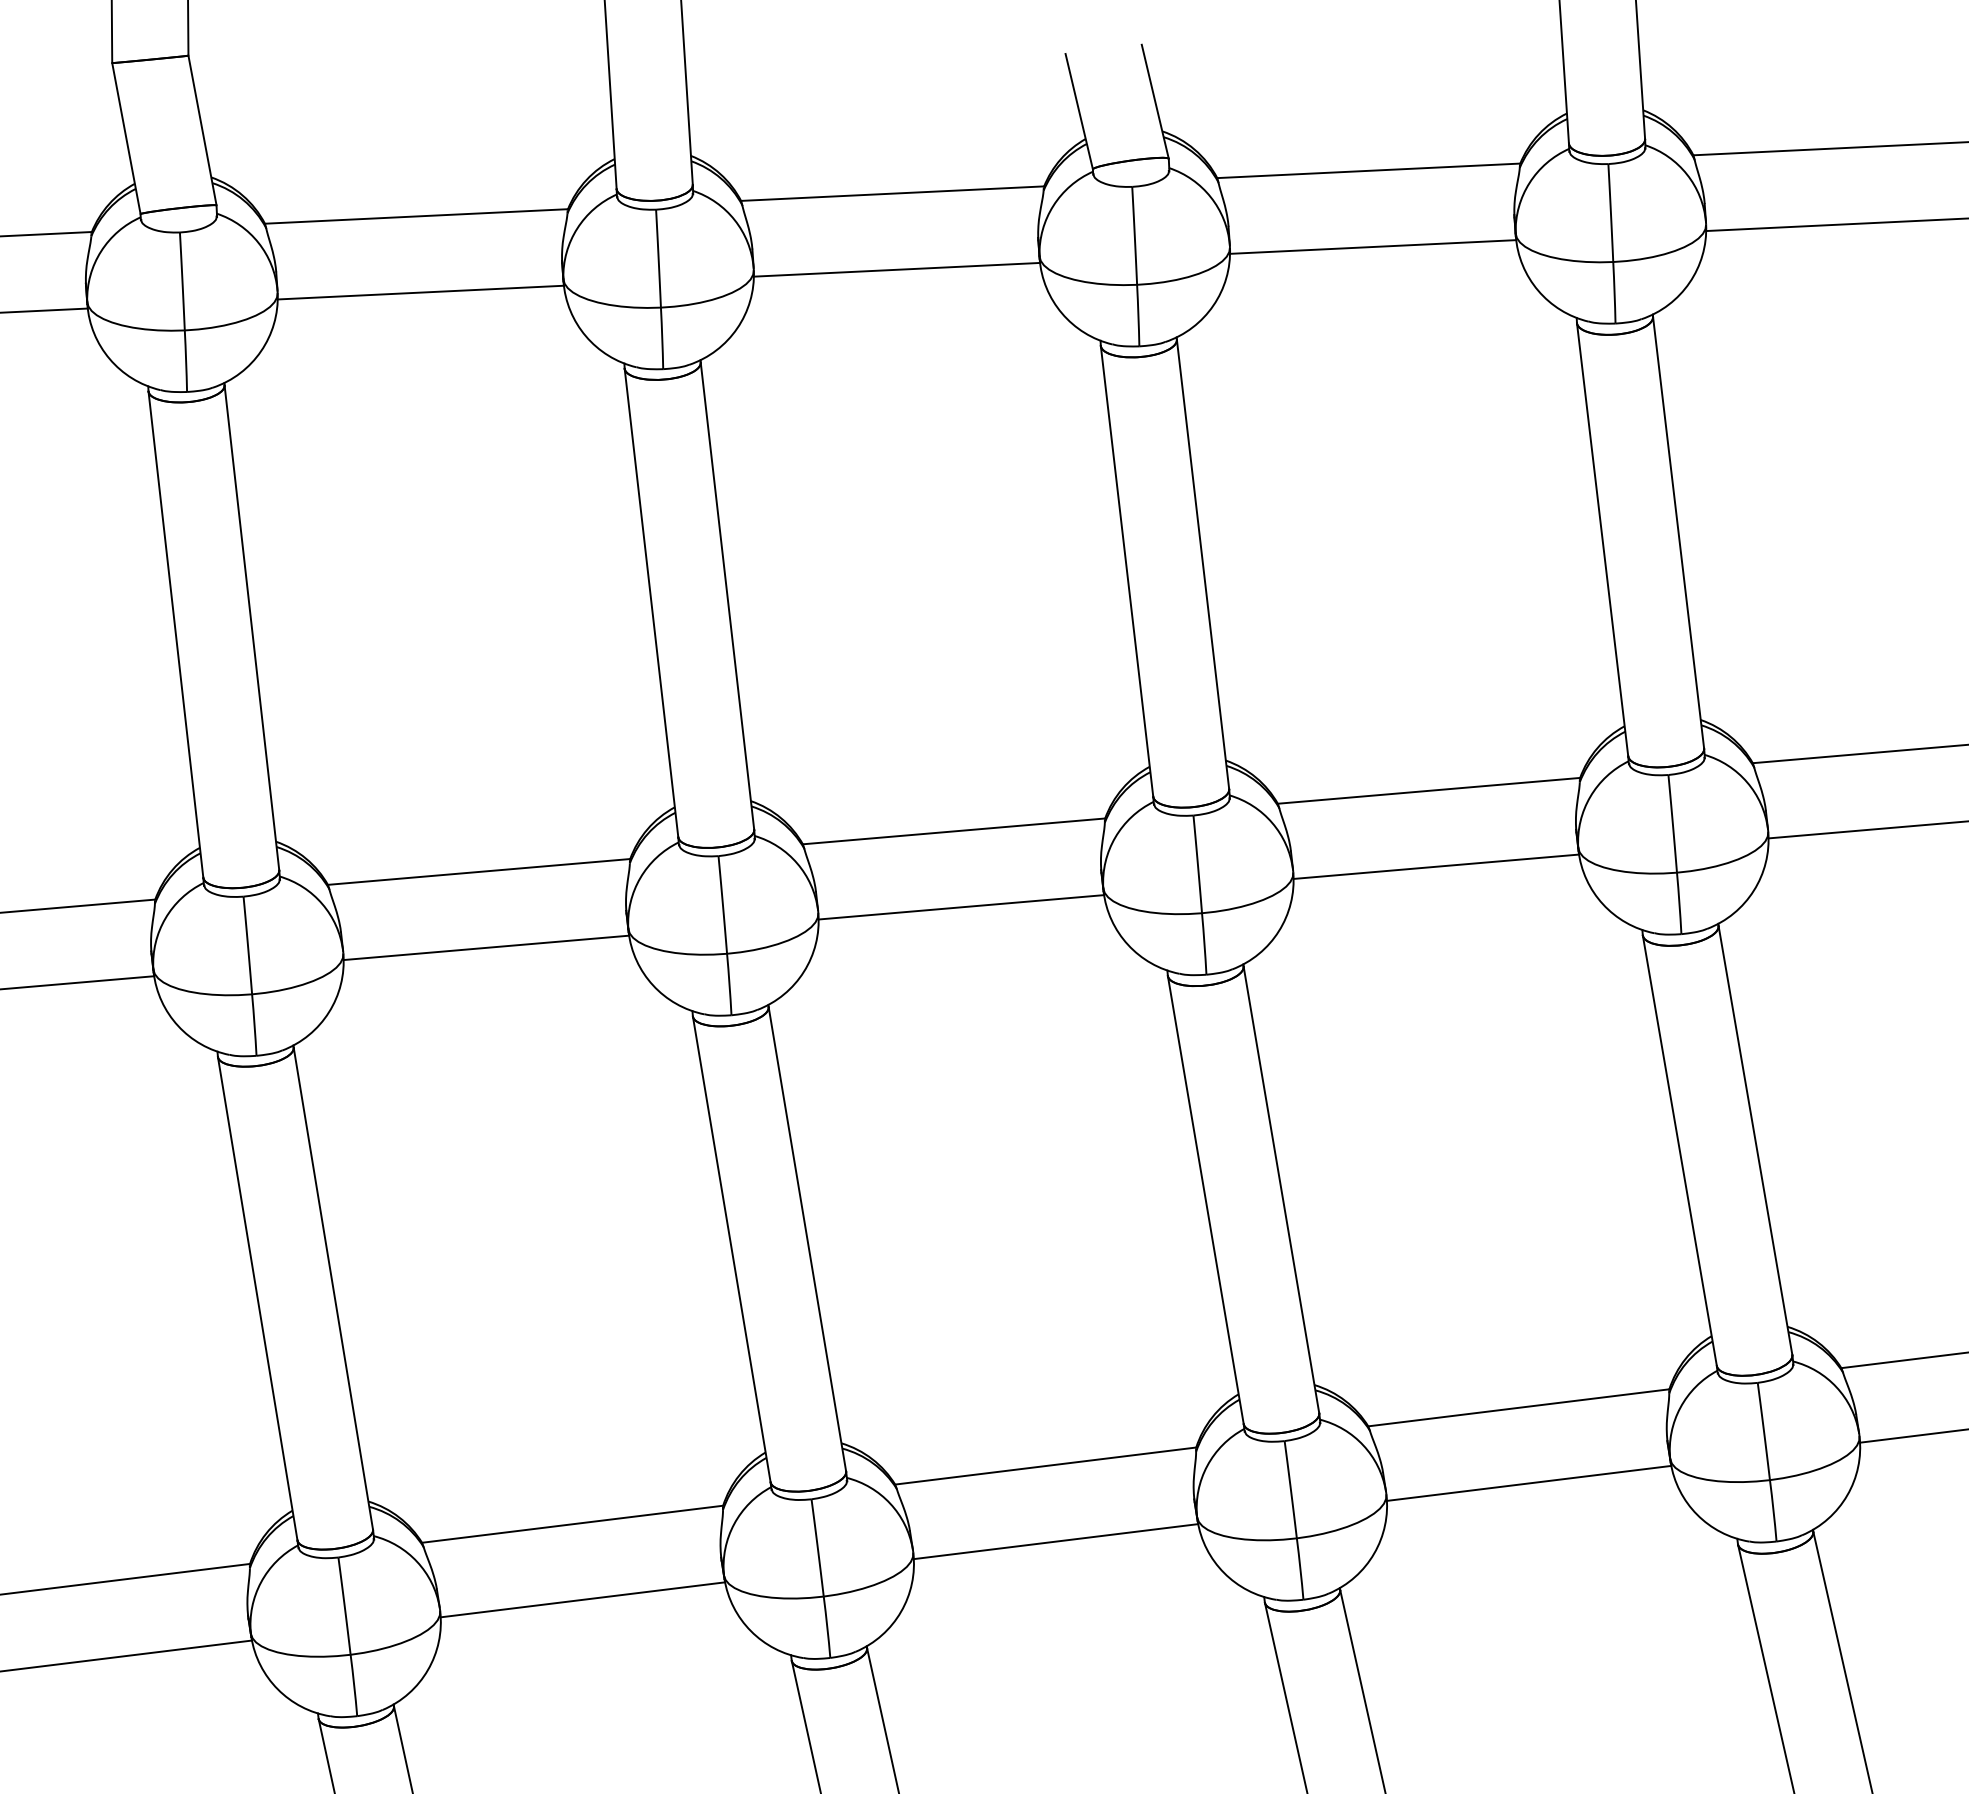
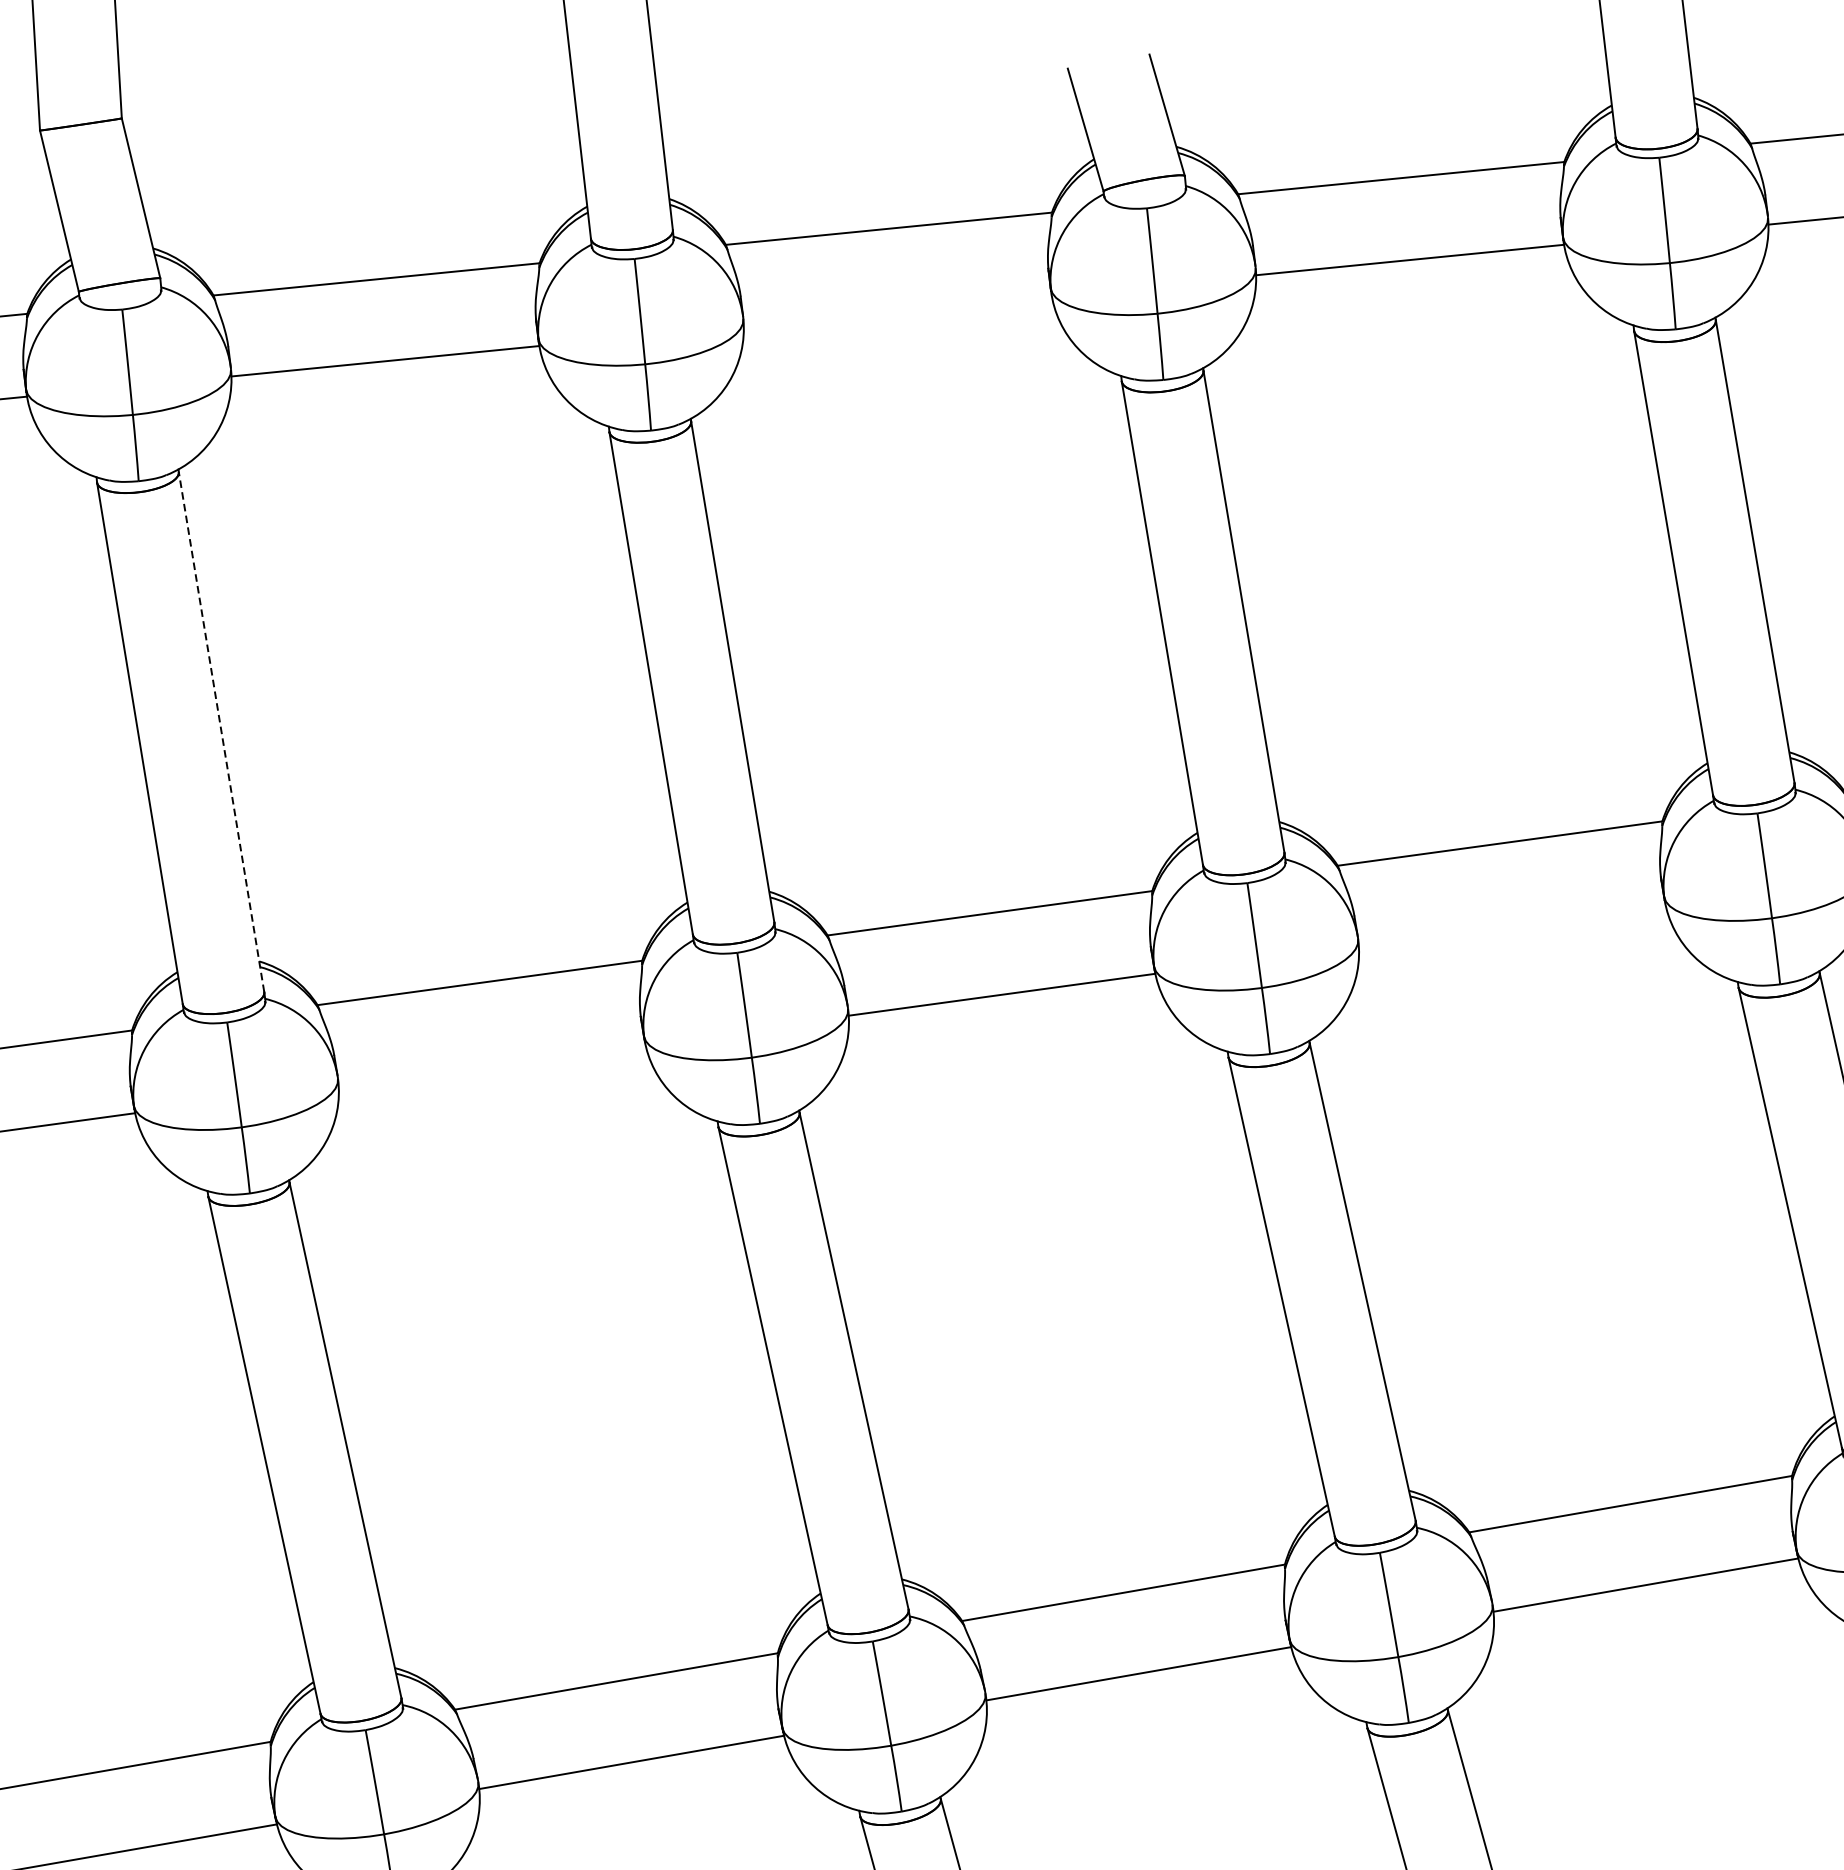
line: (896, 269) -> (897, 310), removed
line: (251, 627) -> (221, 731), solid -> dashed
line: (1436, 866) -> (1512, 924), removed
line: (486, 947) -> (492, 1064), removed

